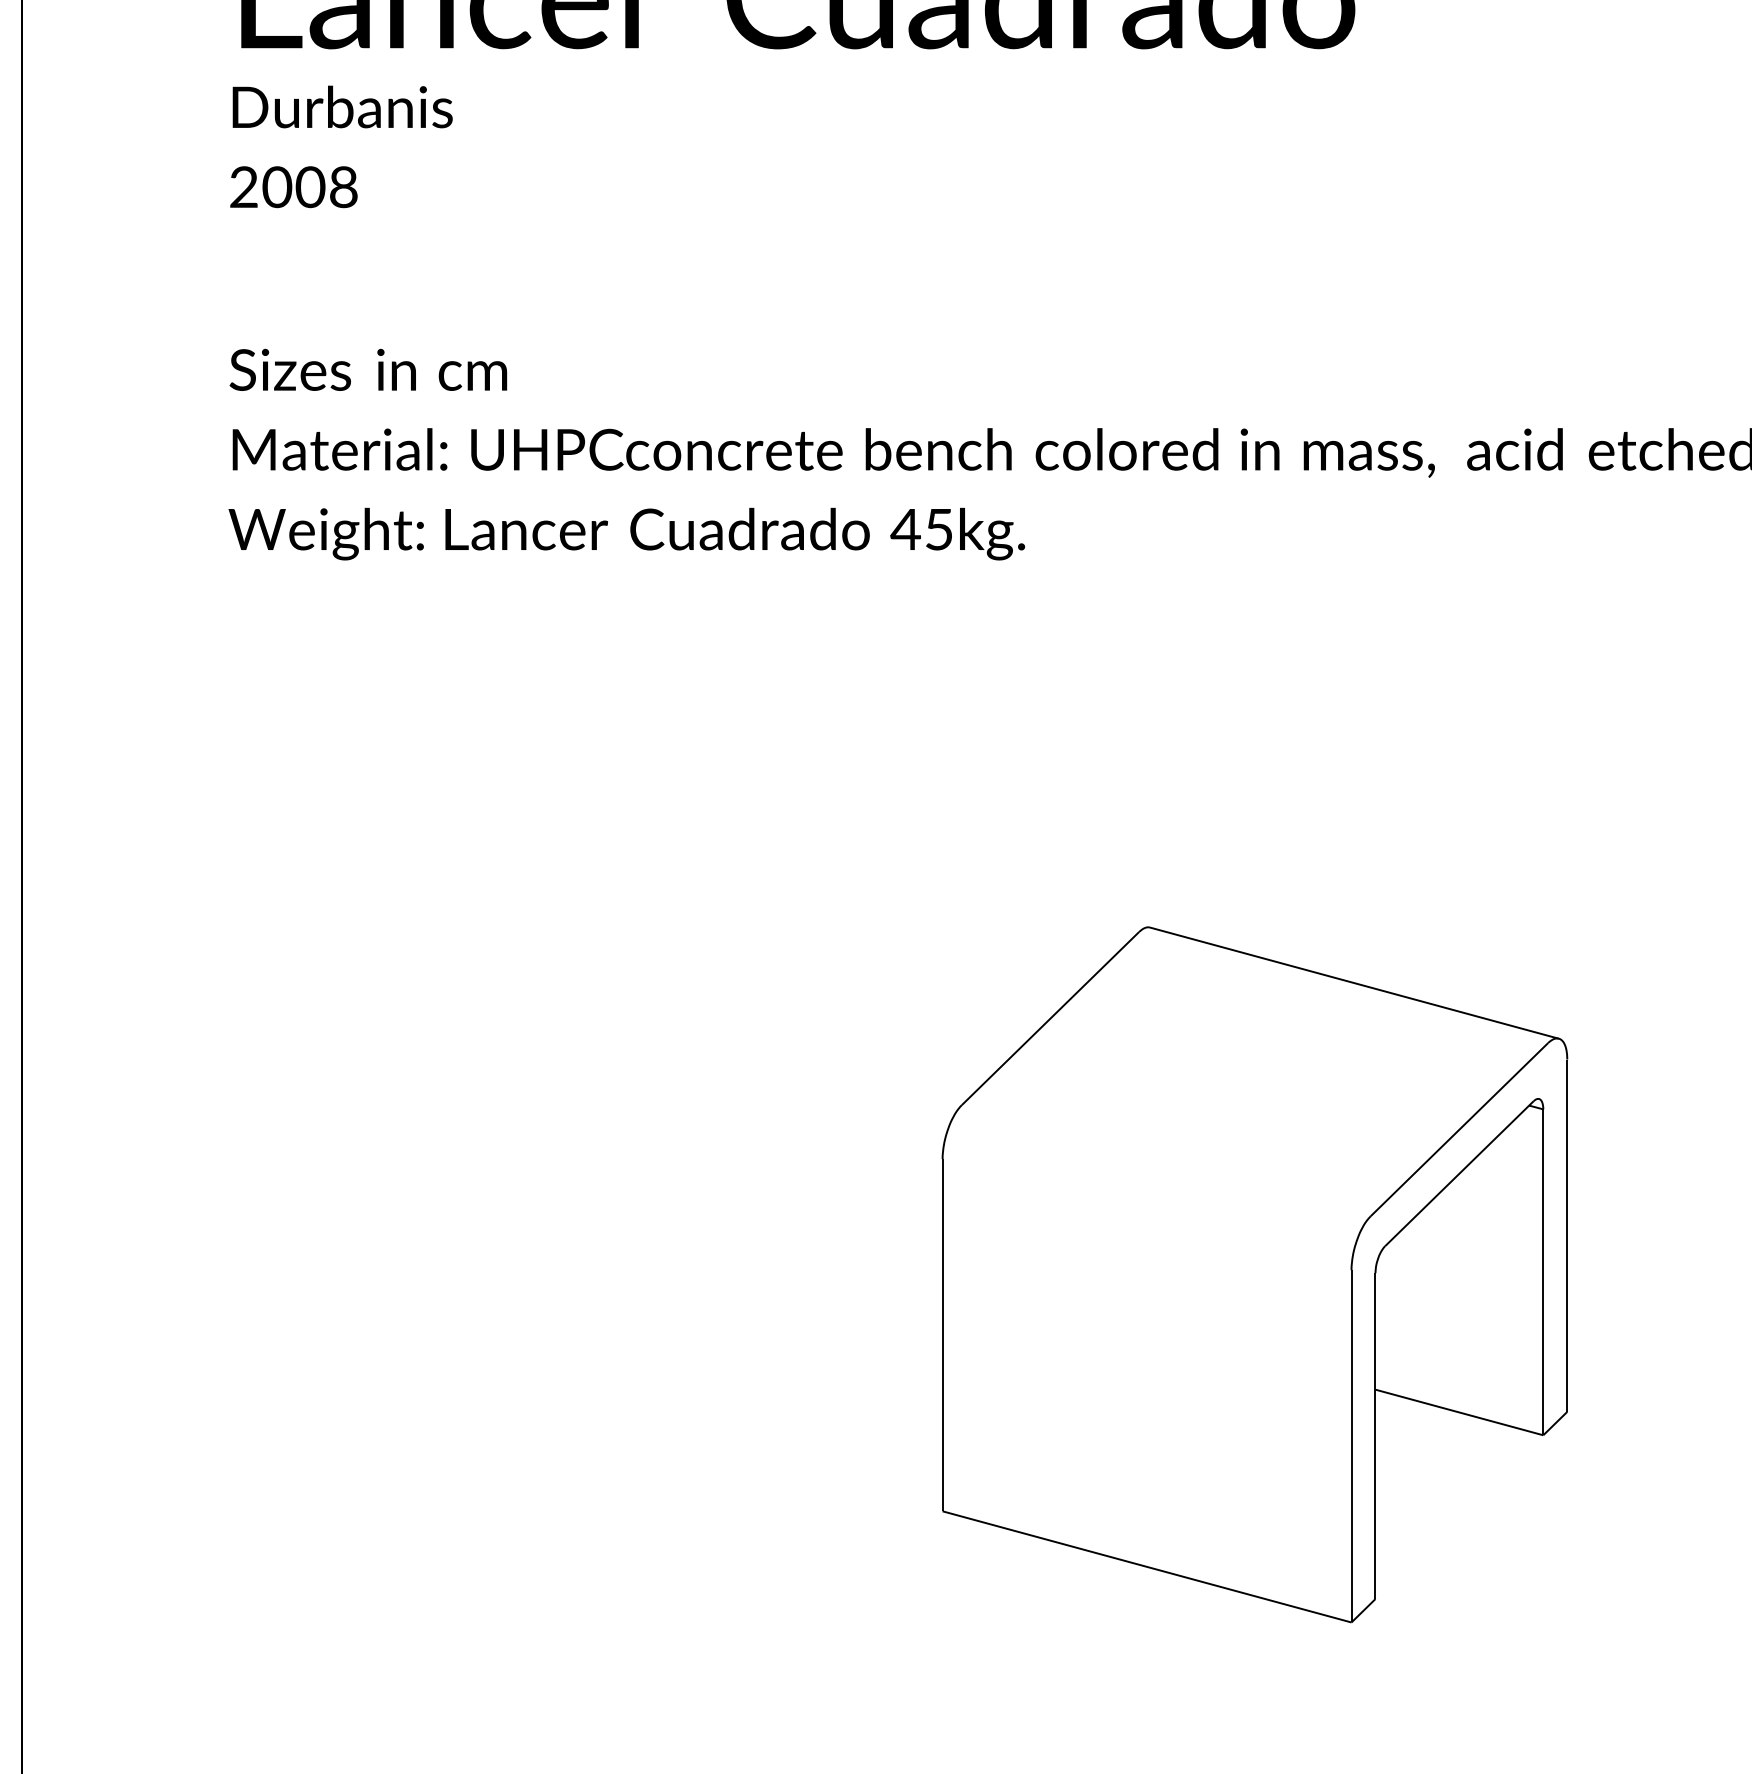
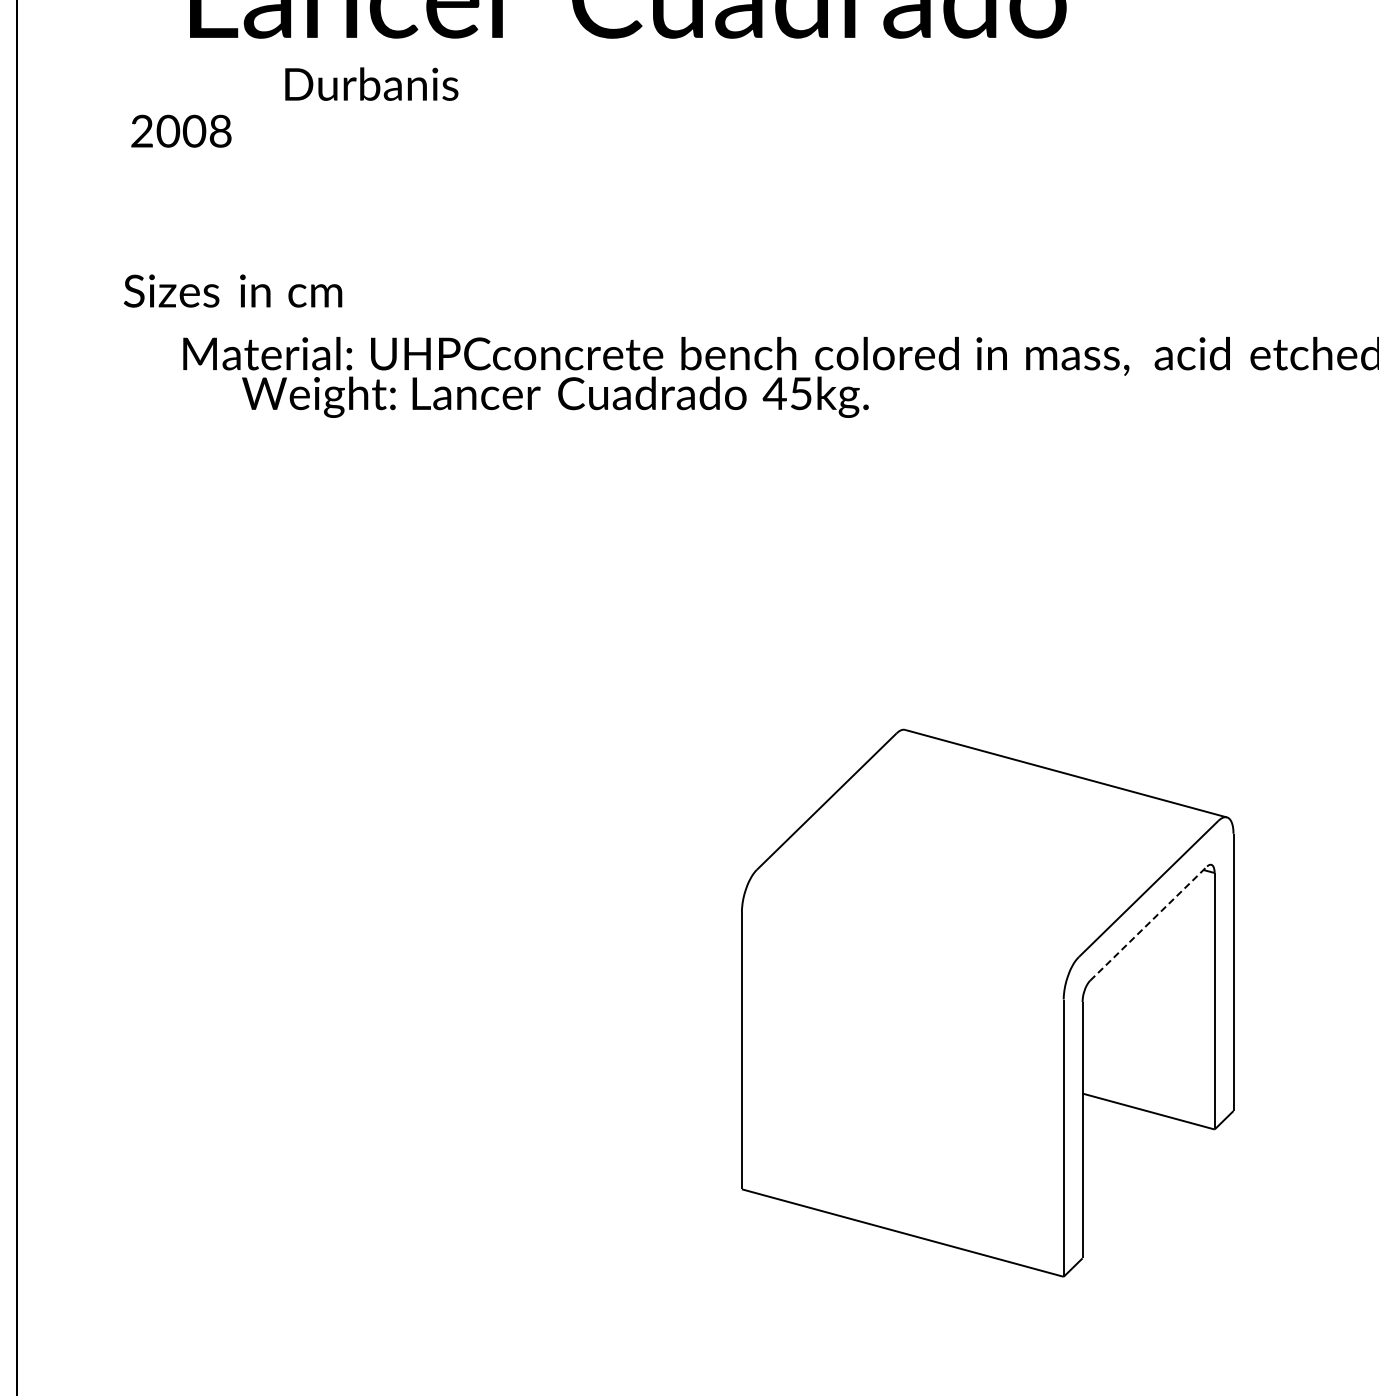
text: (342, 106) -> (371, 83), moved
text: (294, 186) -> (181, 130), moved
text: (367, 369) -> (232, 290), moved
text: (626, 533) -> (555, 396), moved
line: (1459, 1173) -> (1148, 923), solid -> dashed

